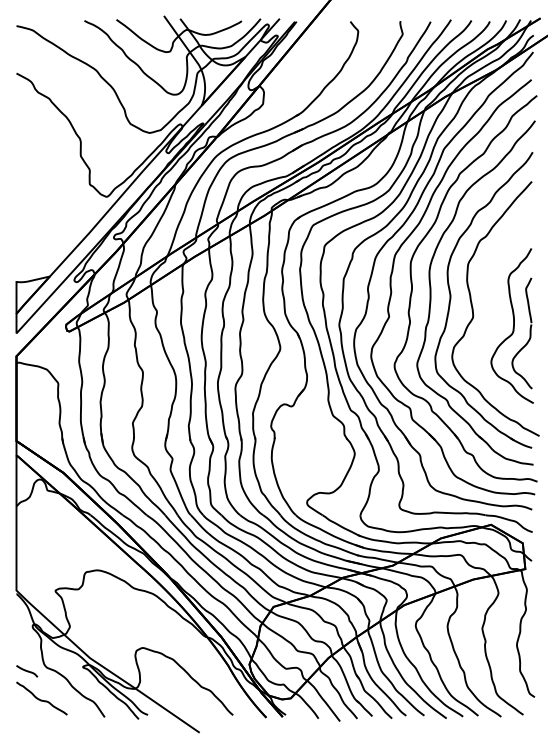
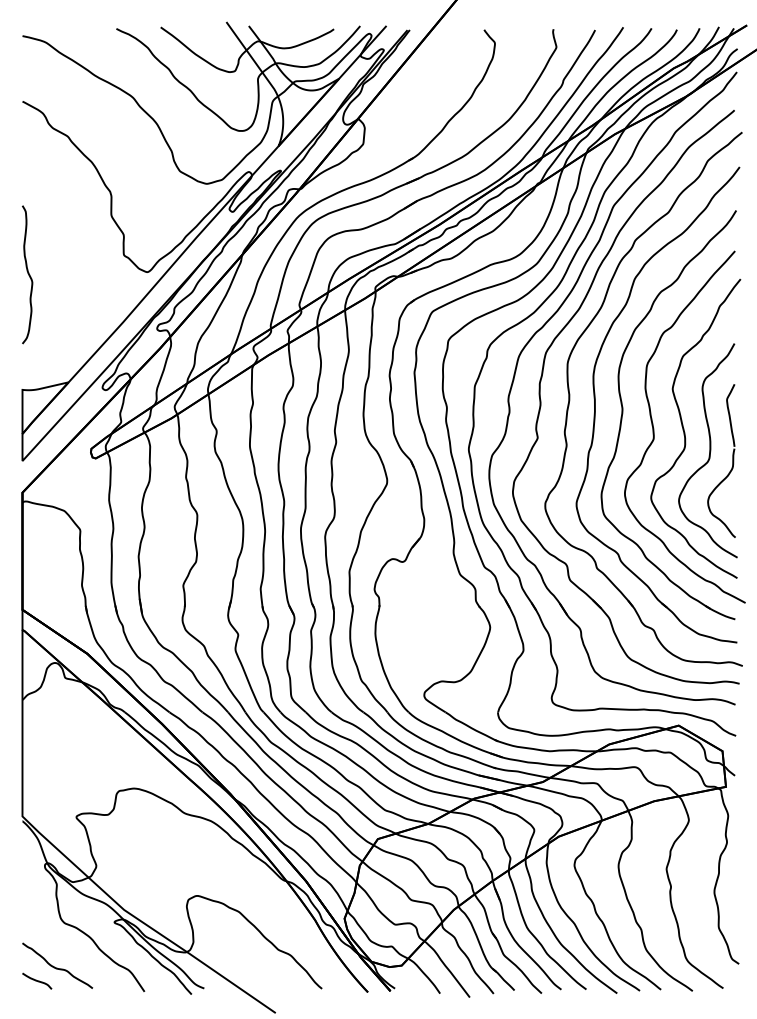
curve: (20, 197) -> (27, 273), added
curve: (496, 312) -> (685, 432), added
curve: (27, 670) -> (37, 980), moved

